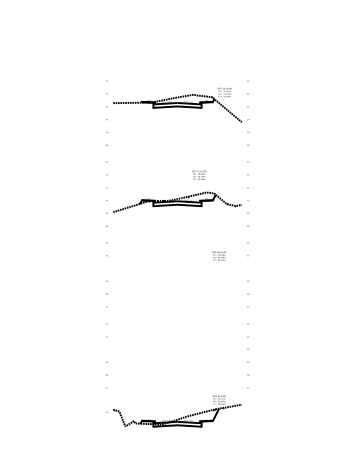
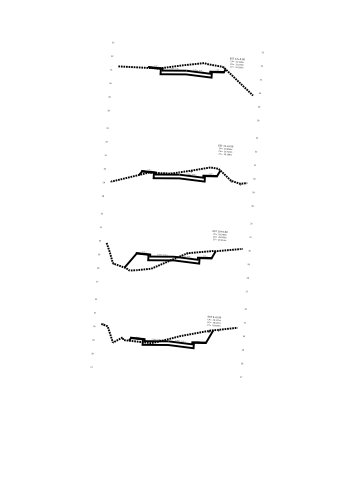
text: (199, 174) -> (225, 149), moved
part: (177, 280) -> (173, 258), added
part: (174, 419) -> (165, 338), moved

